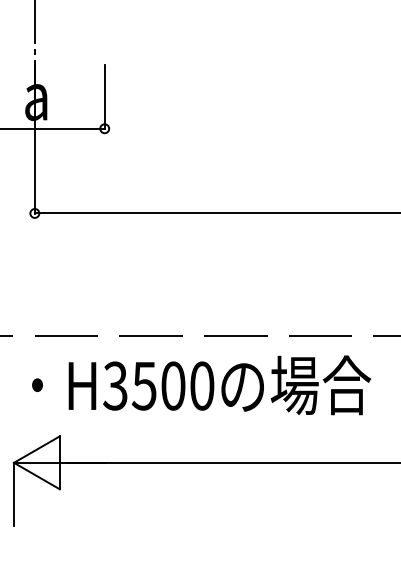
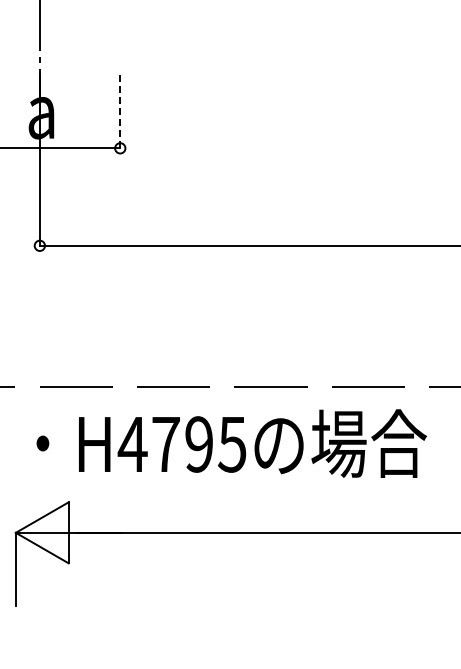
line: (104, 96) -> (120, 111), solid -> dashed
text: (157, 386) -> (181, 444), H3500 -> H4795

